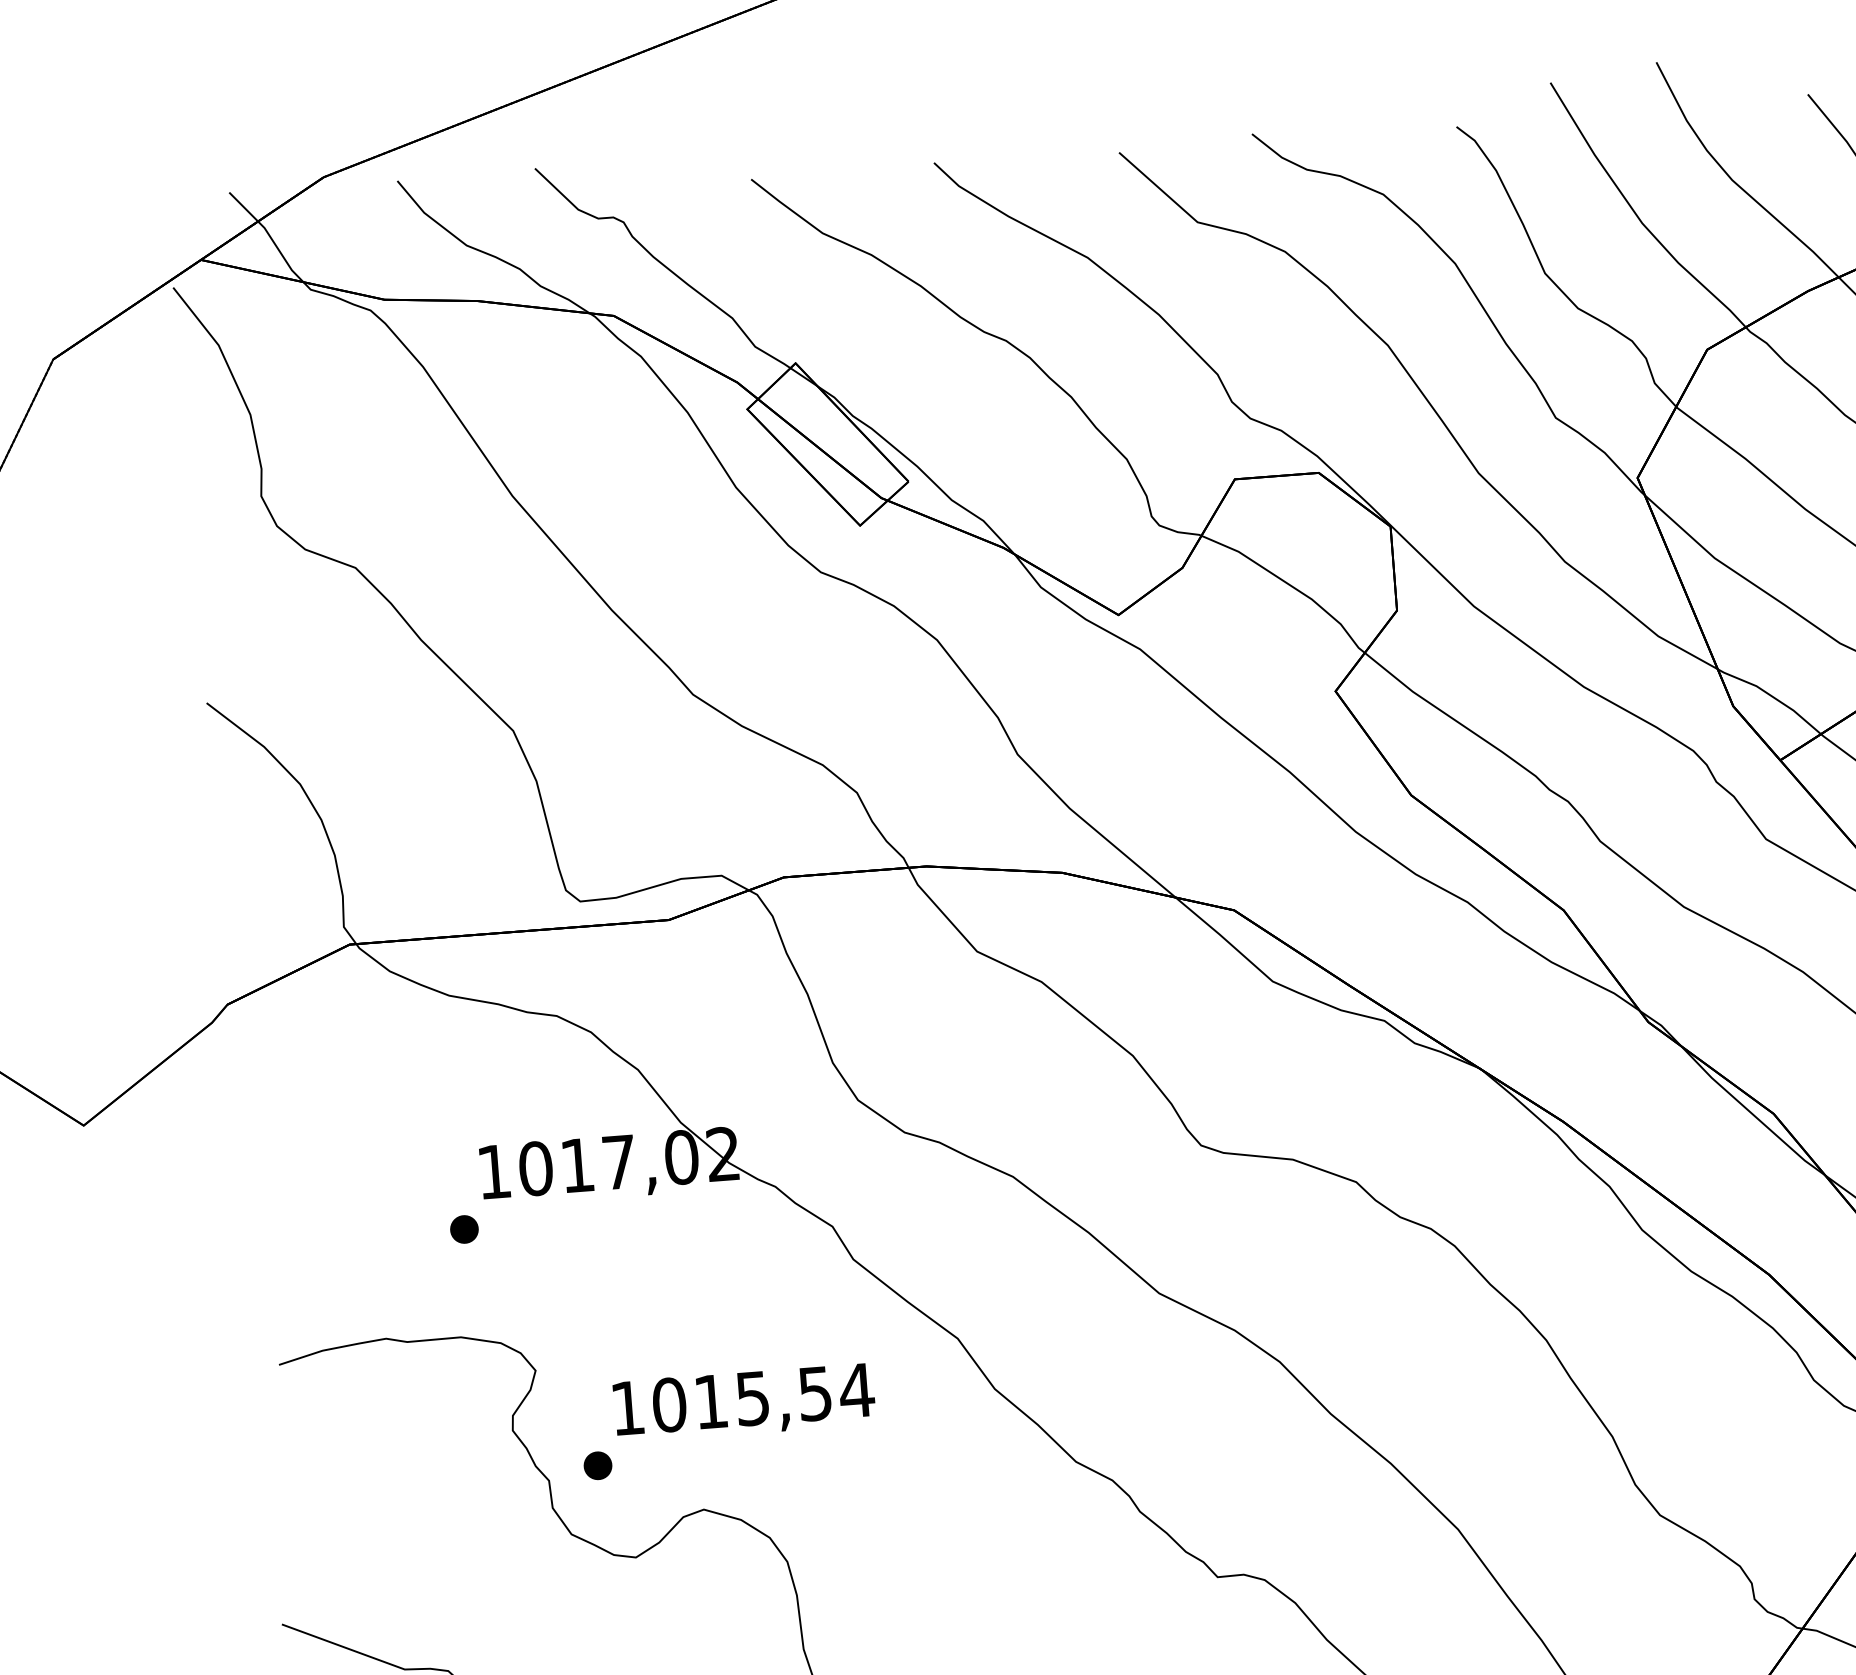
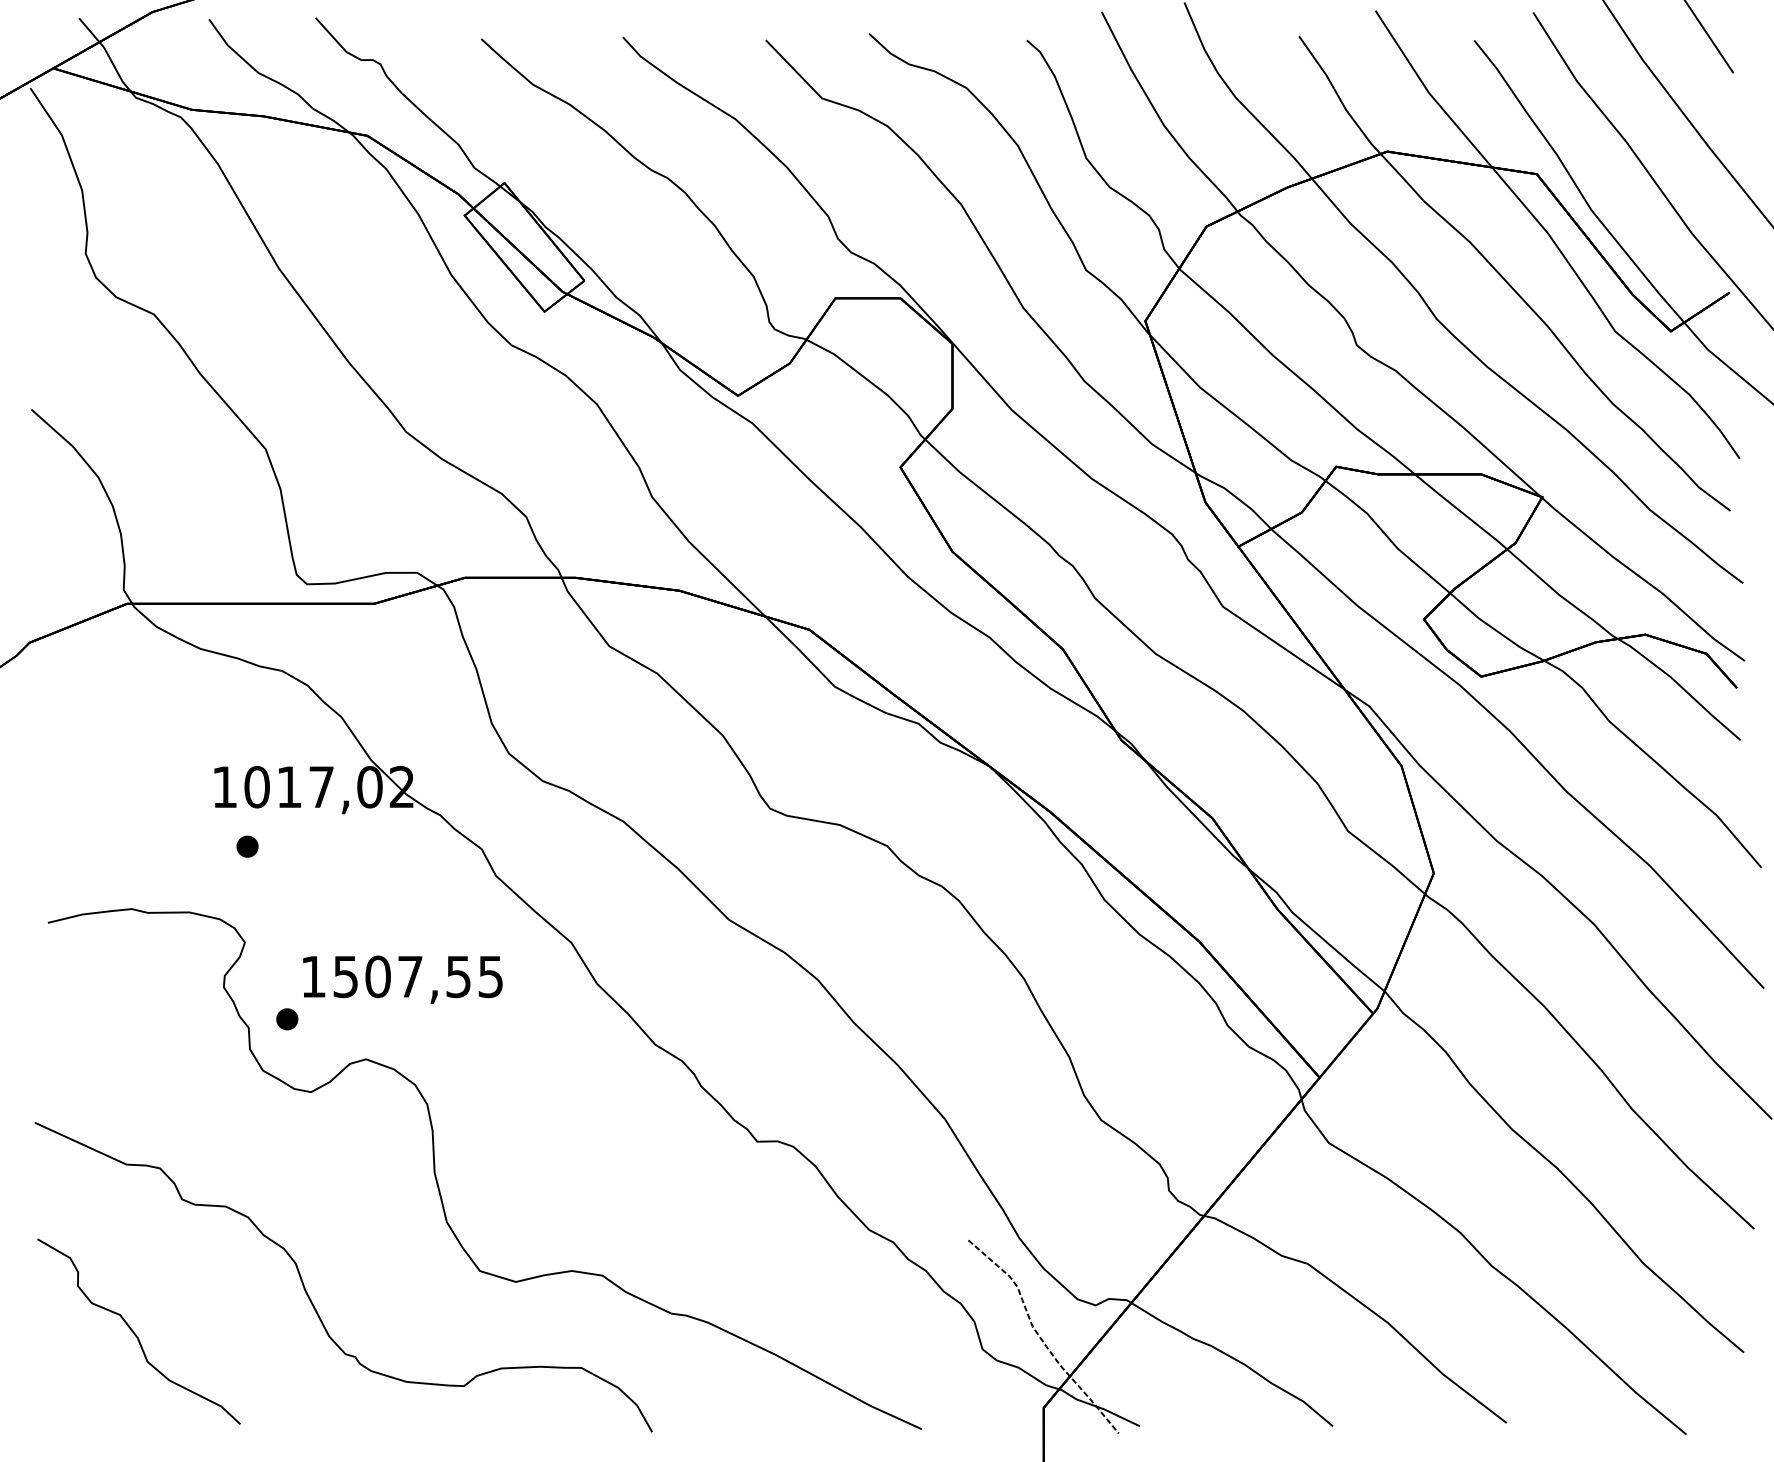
part: (464, 1229) -> (247, 846), moved
text: (763, 1397) -> (418, 976), 1015,54 -> 1507,55

